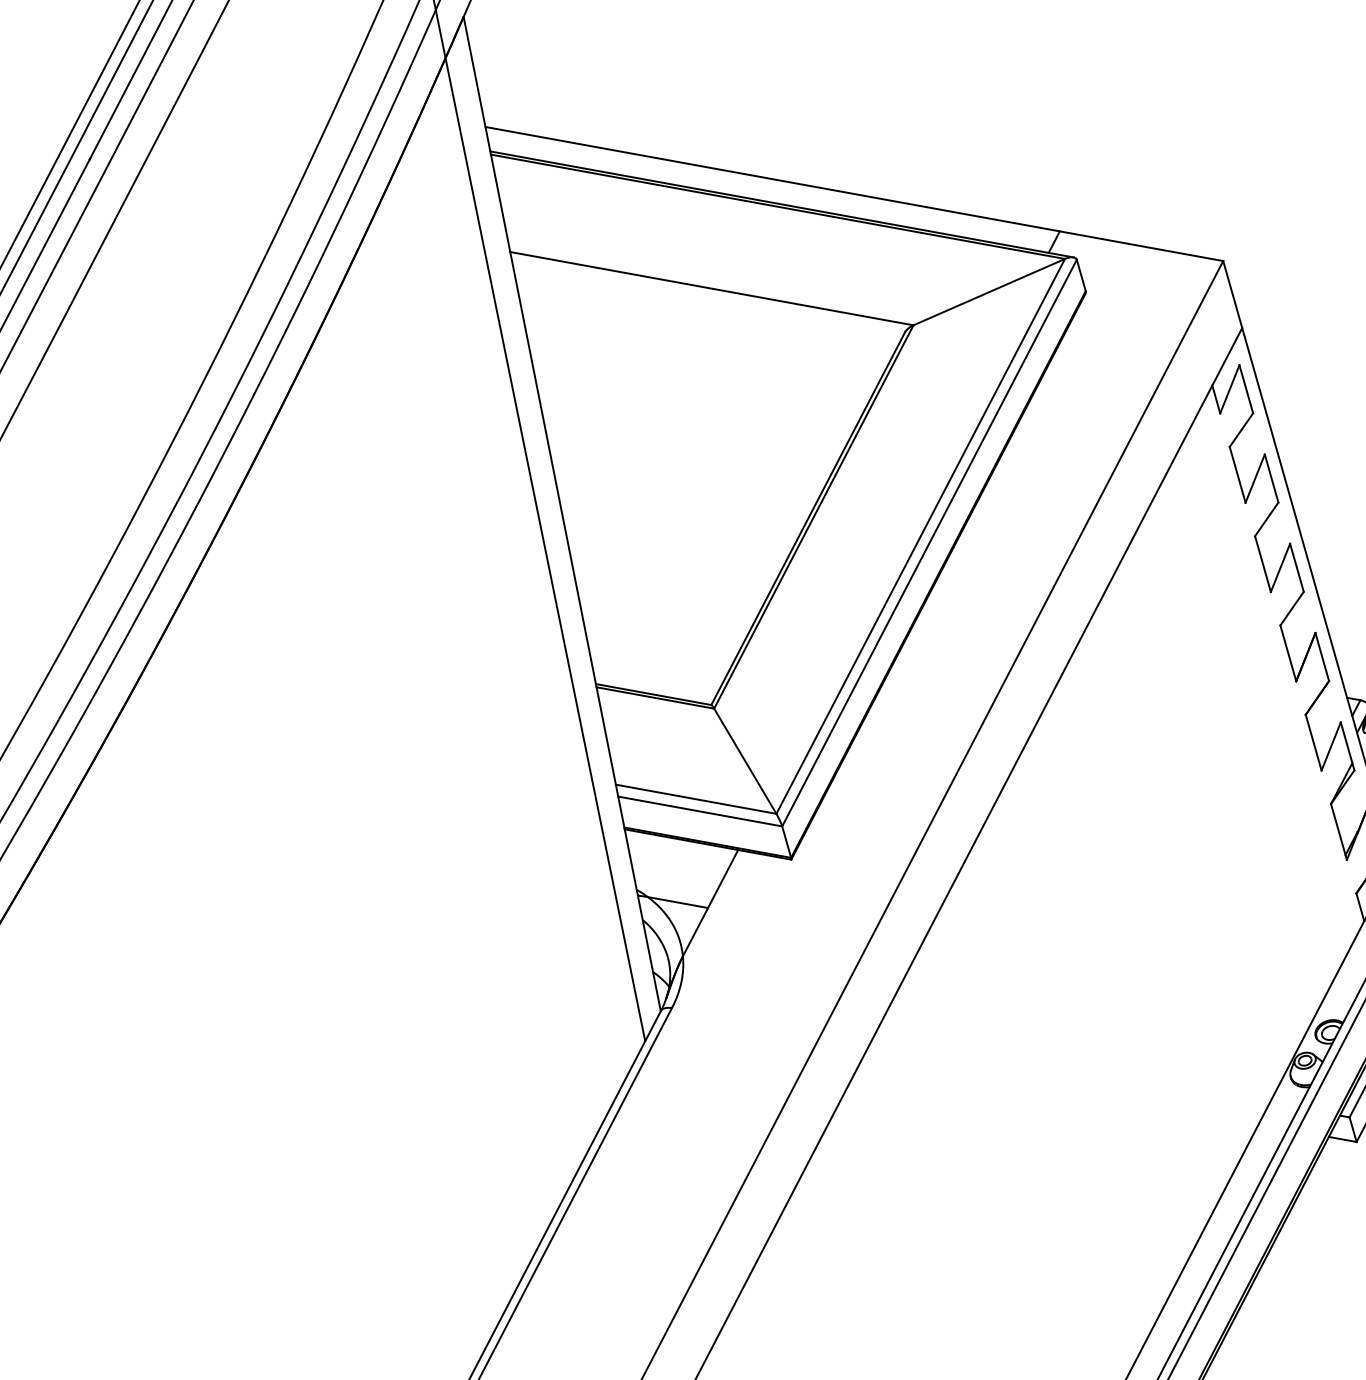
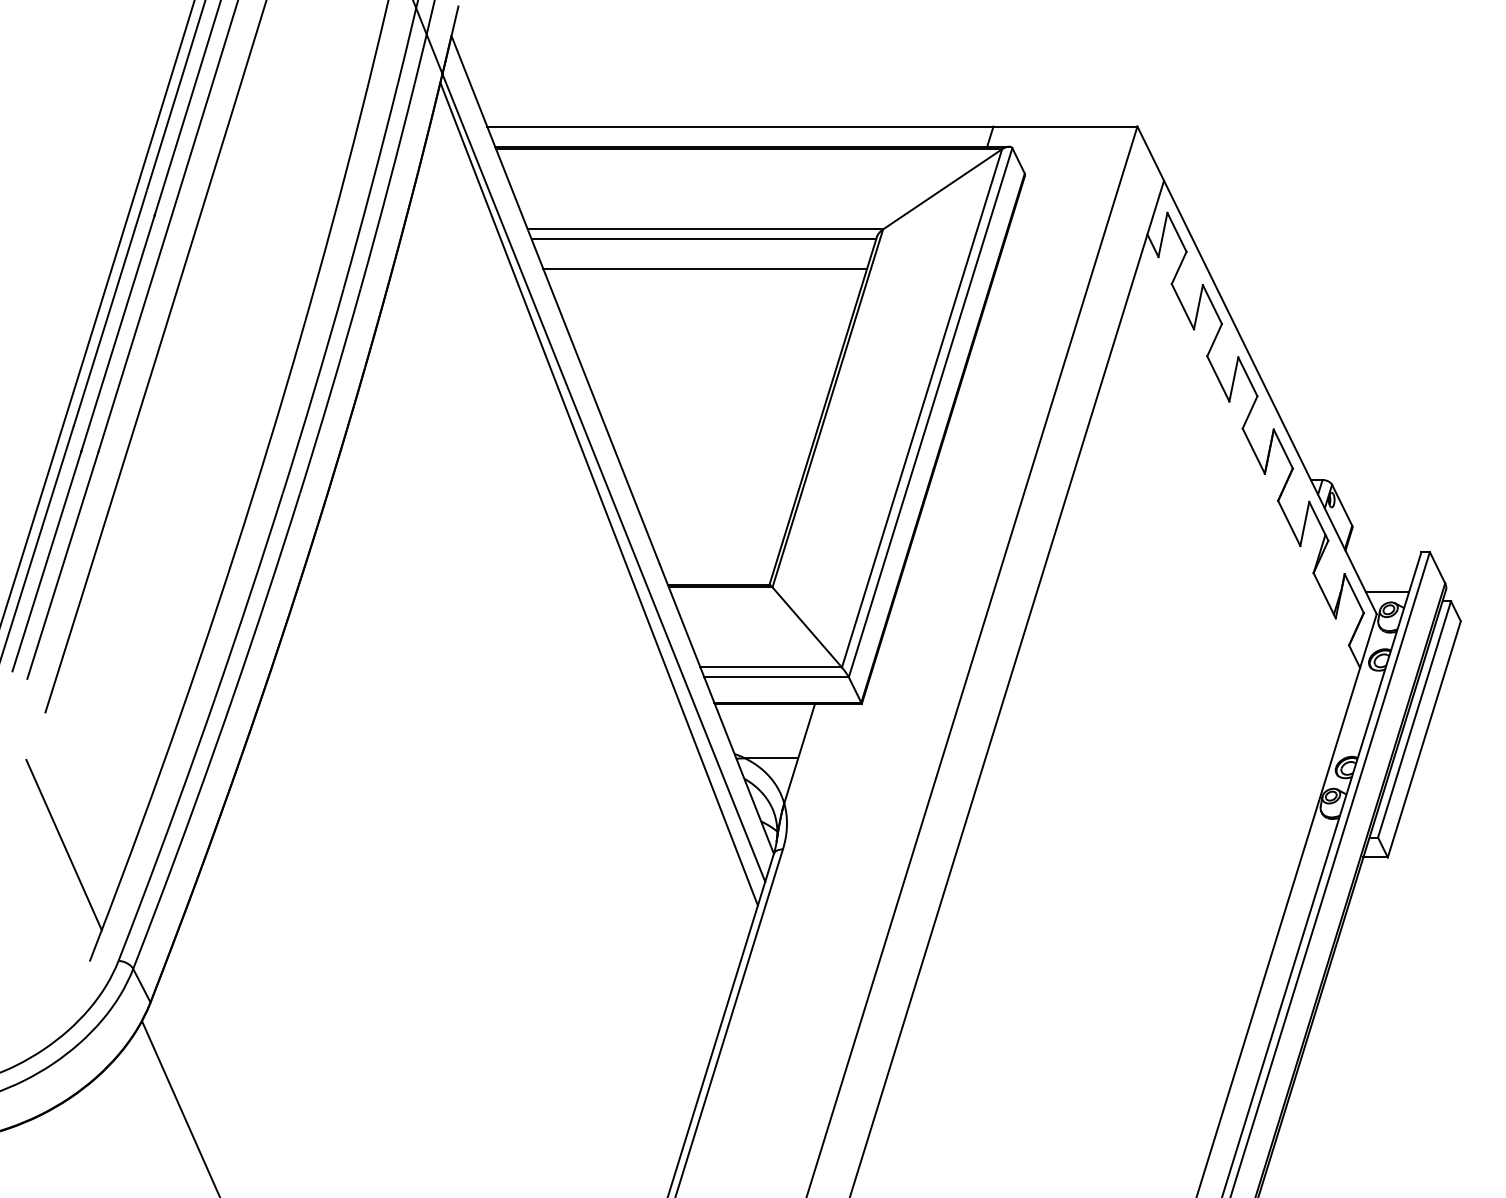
line: (707, 299) -> (703, 239), added
line: (703, 333) -> (705, 268), added
line: (536, 566) -> (598, 493), added

